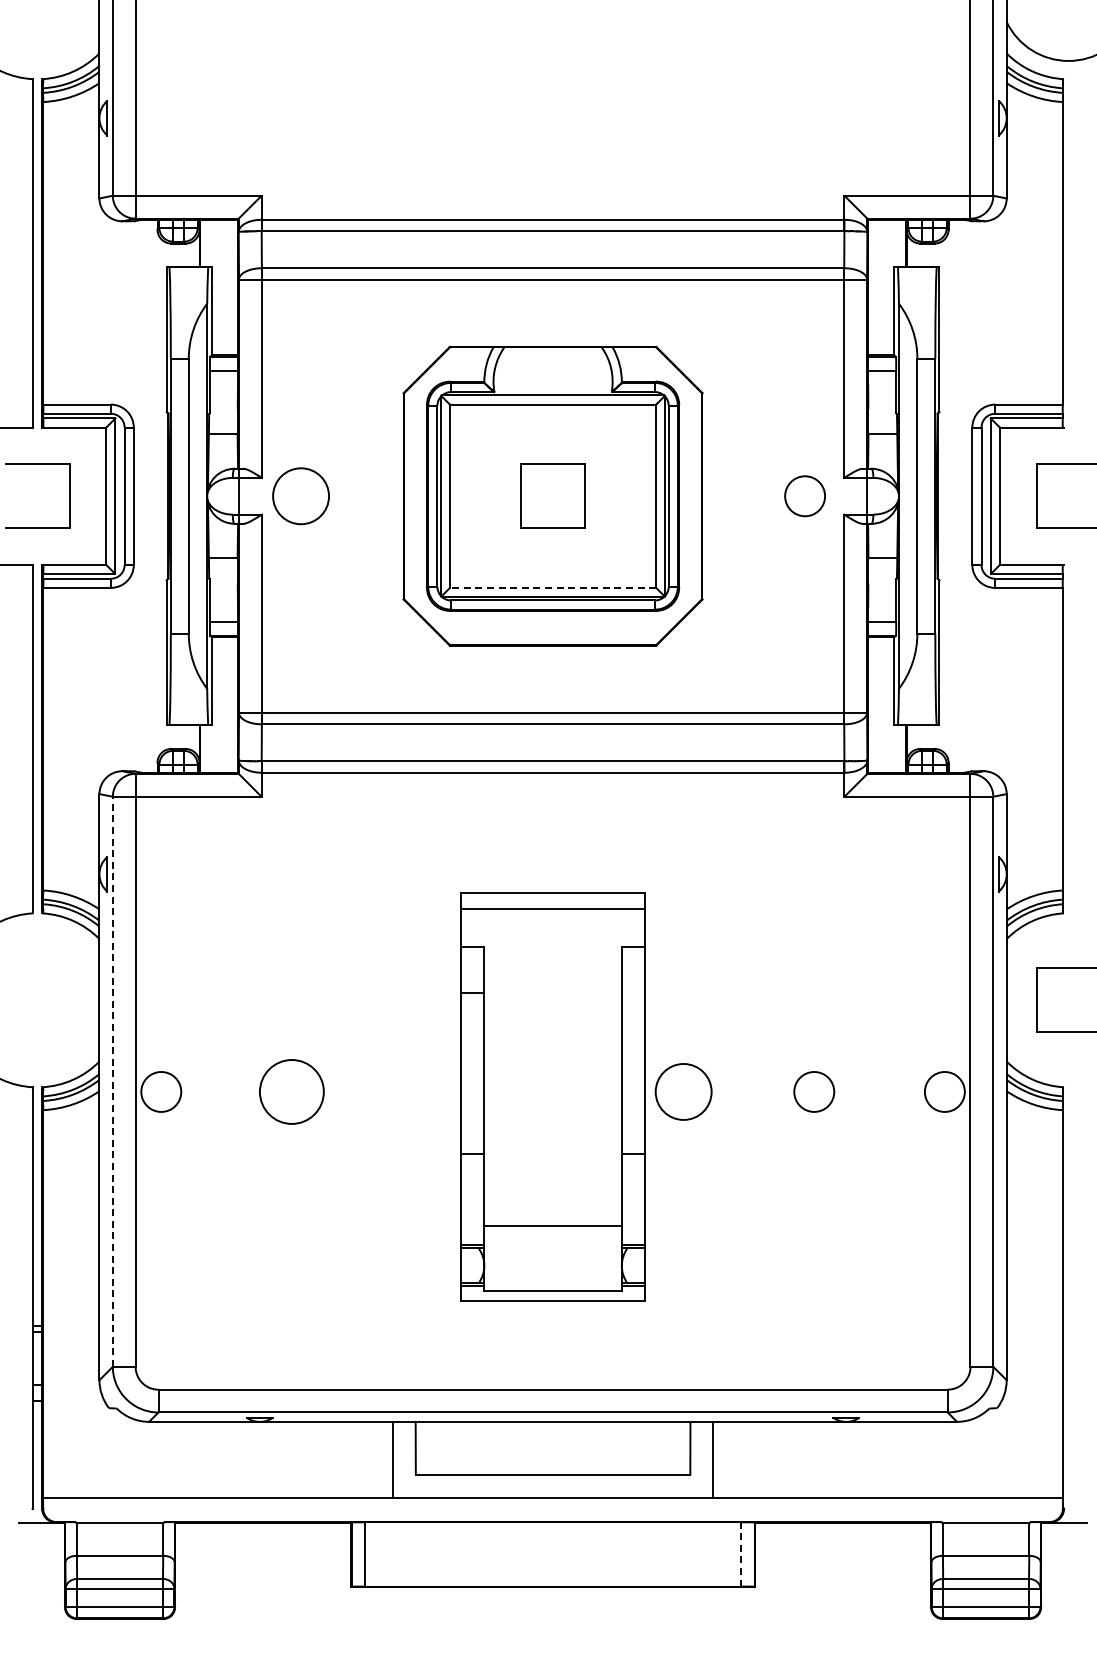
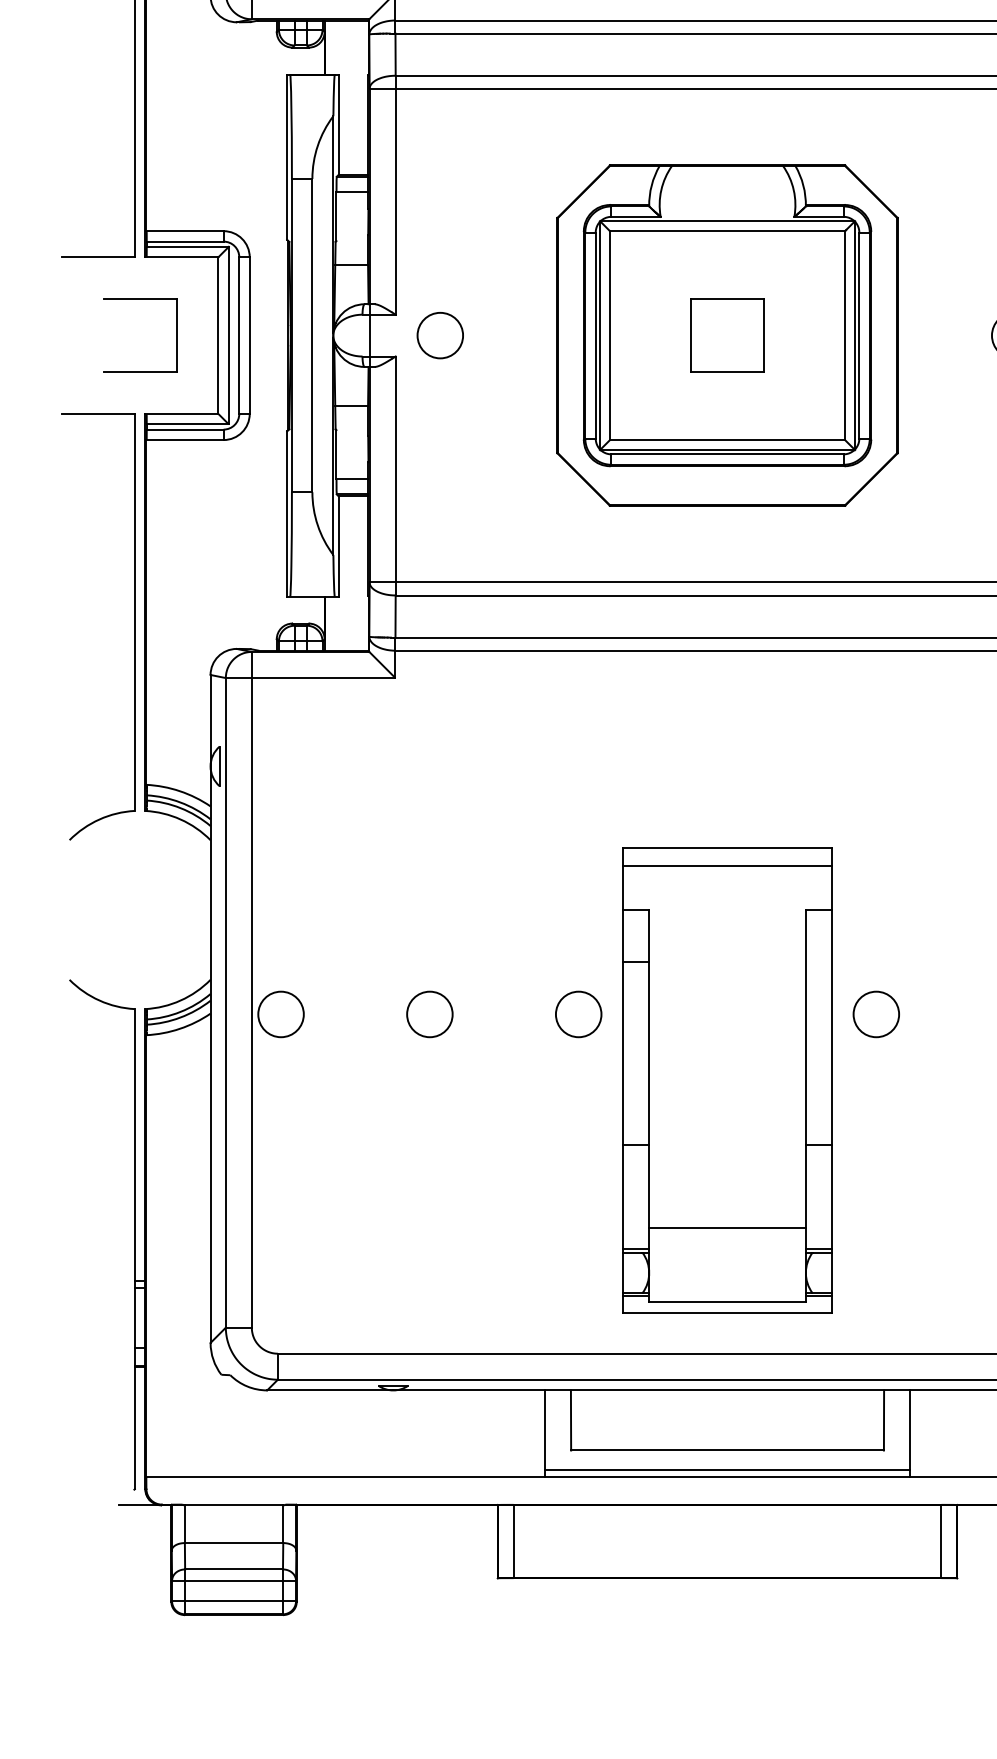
circle: (301, 496) -> (440, 335), size x0.71
line: (552, 587) -> (726, 439), dashed -> solid
line: (112, 1081) -> (225, 1002), dashed -> solid
circle: (291, 1091) -> (429, 1013), size x0.62
circle: (422, 1091) -> (578, 1013), added
circle: (683, 1091) -> (876, 1013), size x0.71
part: (552, 1096) -> (726, 1080), moved
line: (552, 1492) -> (726, 1470), added
line: (740, 1553) -> (941, 1540), dashed -> solid

